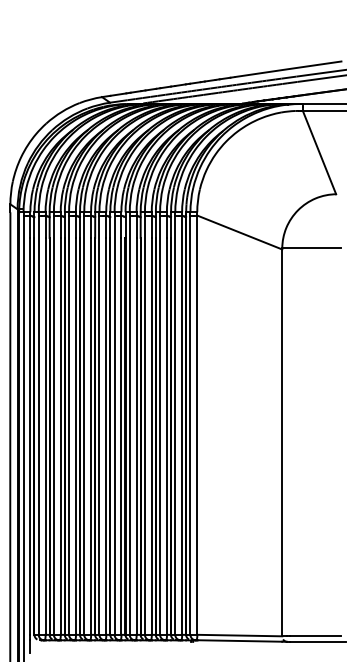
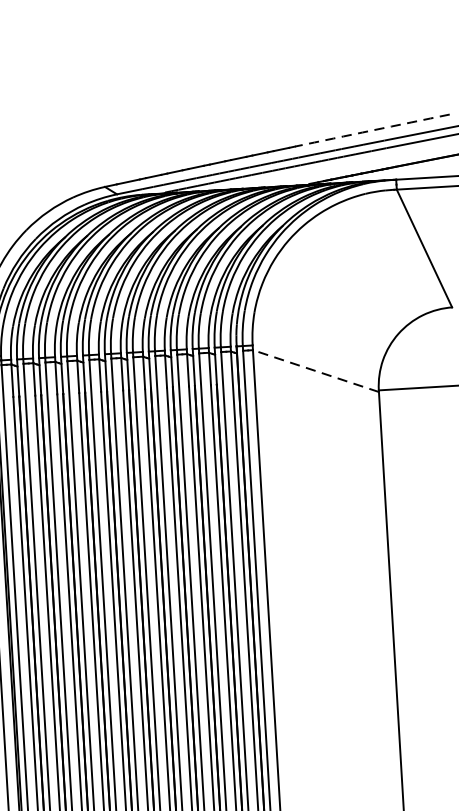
arc: (288, 69) -> (372, 130), solid -> dashed
line: (239, 232) -> (315, 371), solid -> dashed

